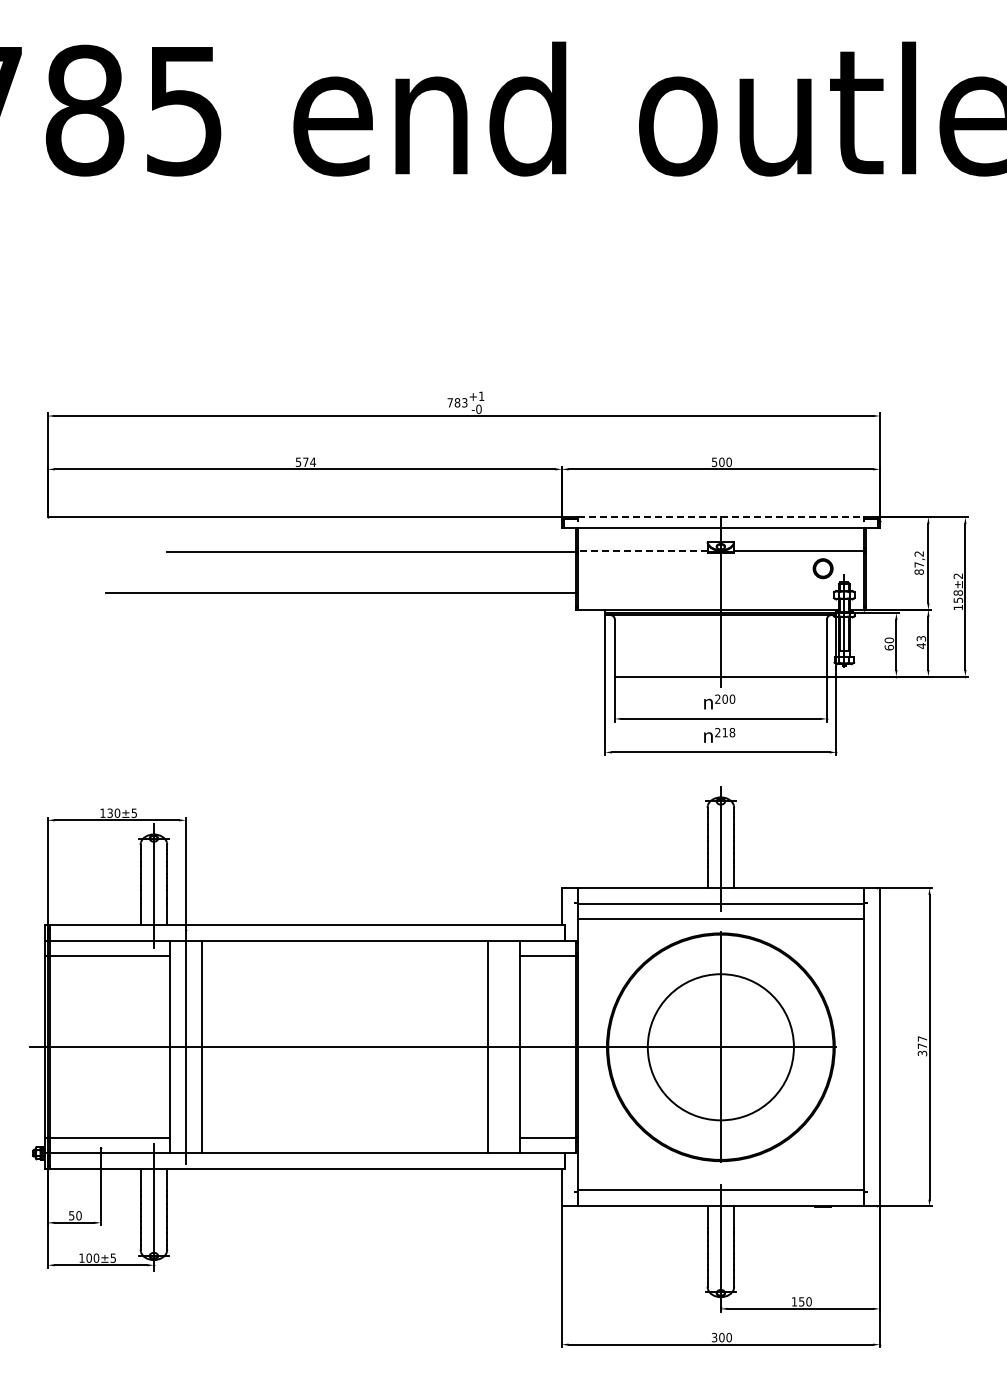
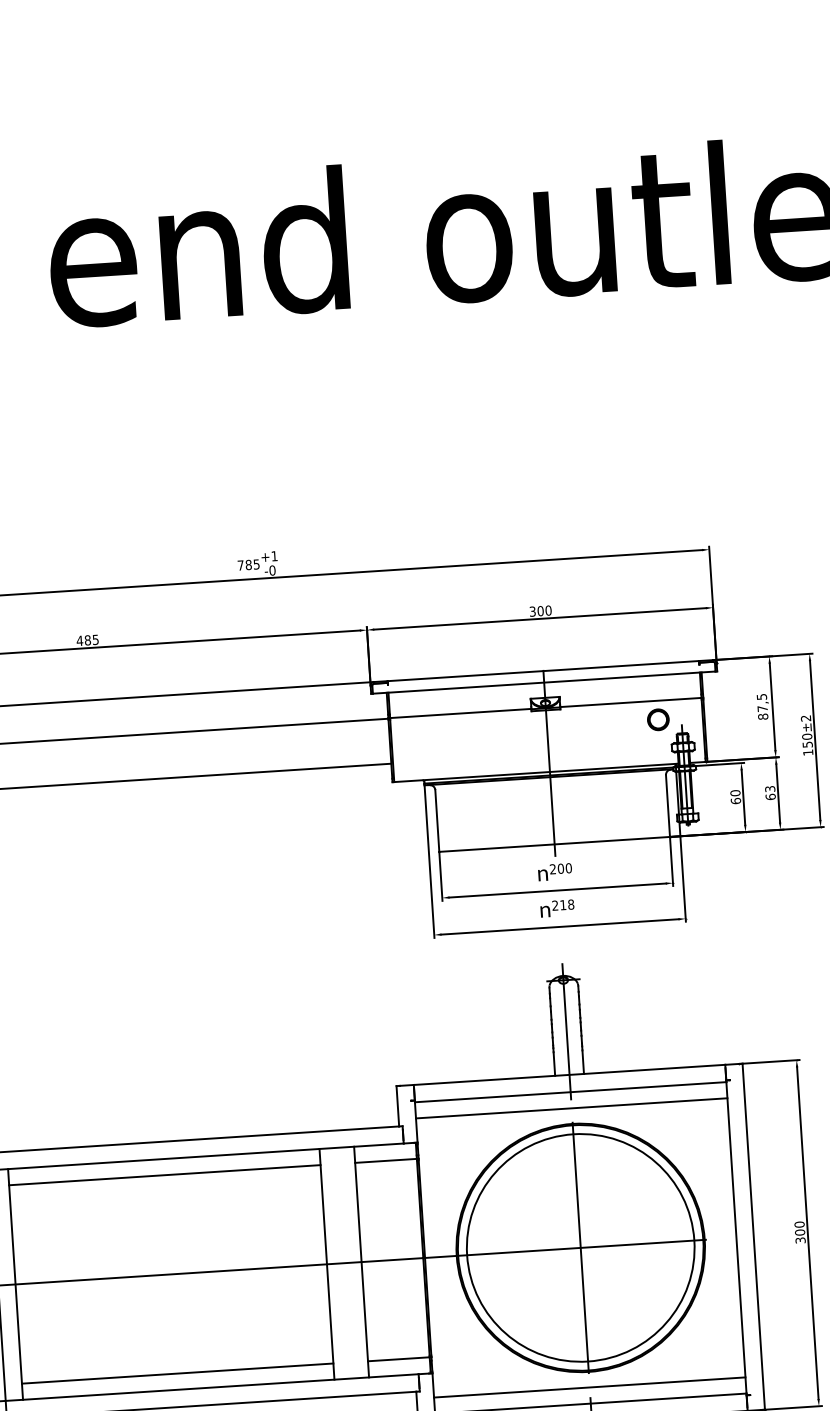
text: (464, 402) -> (256, 564), 783 -> 785
text: (305, 461) -> (87, 639), 574 -> 485
text: (714, 461) -> (532, 610), 500 -> 300
line: (721, 517) -> (544, 671), dashed -> solid
line: (642, 551) -> (460, 713), dashed -> solid
text: (918, 553) -> (761, 696), 87,2 -> 87,5
text: (958, 592) -> (807, 736), 158 -> 150
text: (921, 645) -> (770, 796), 43 -> 63
line: (344, 956) -> (164, 1175), added
text: (922, 1042) -> (799, 1228), 377 -> 300
circle: (720, 1046) -> (580, 1247), size x1.43
line: (344, 1138) -> (177, 1373), added
line: (720, 1175) -> (589, 1387), added

